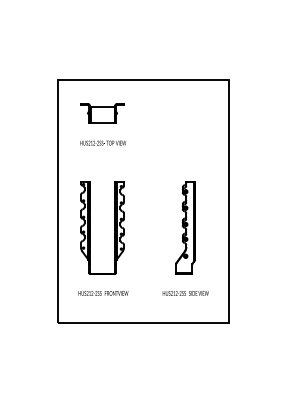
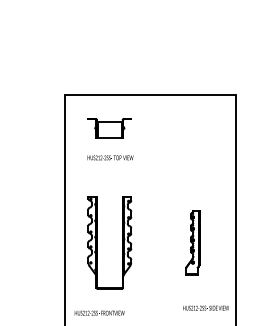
part: (185, 227) -> (192, 242), size x0.7
text: (103, 293) -> (99, 313), moved
text: (185, 293) -> (205, 308), moved

